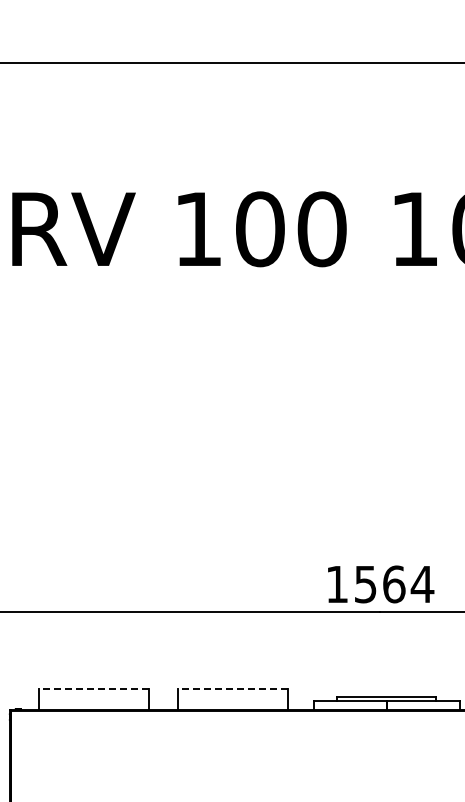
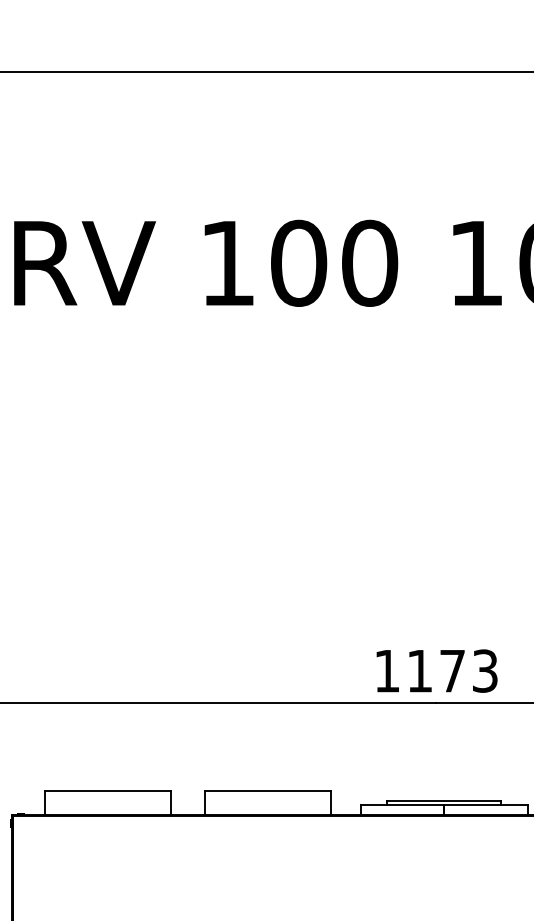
text: (394, 584) -> (452, 671), 1564 -> 1173
line: (93, 688) -> (107, 790), dashed -> solid
line: (233, 688) -> (268, 790), dashed -> solid

